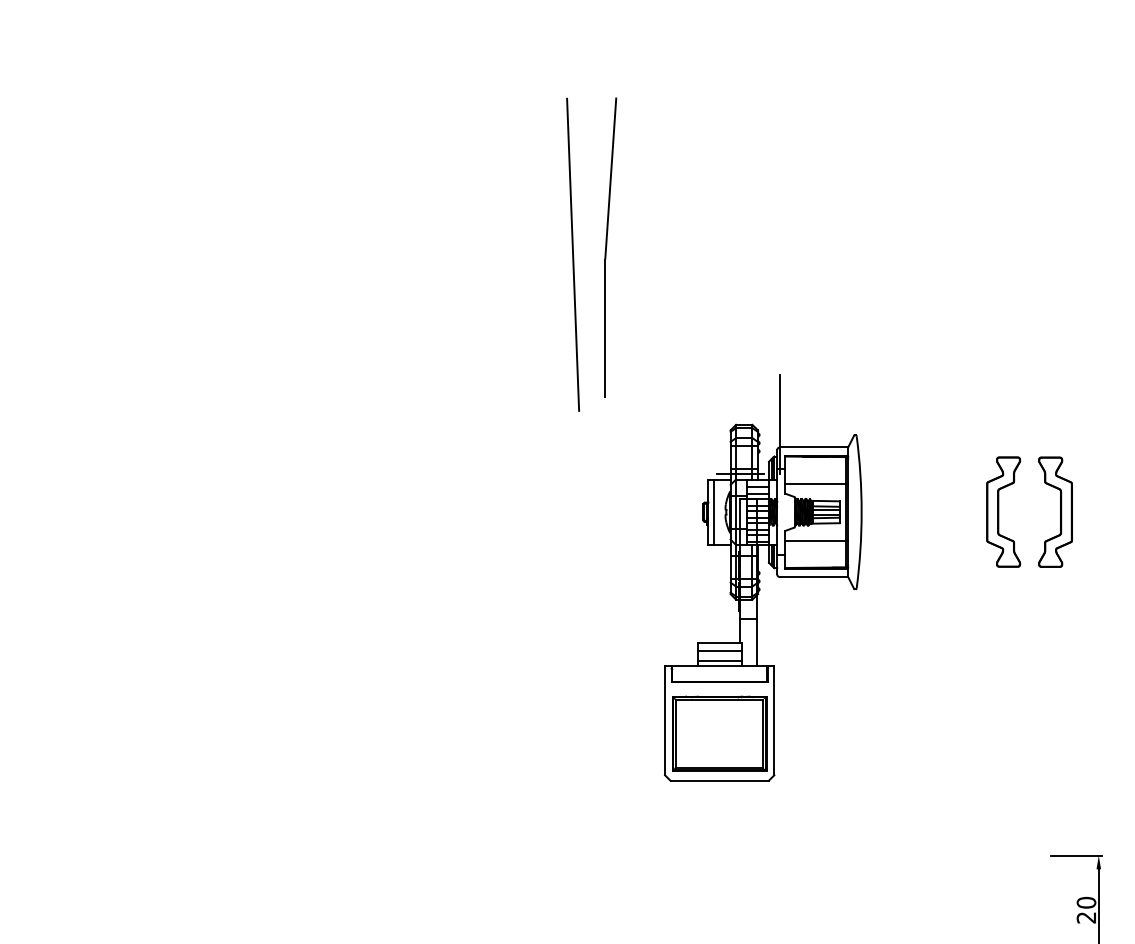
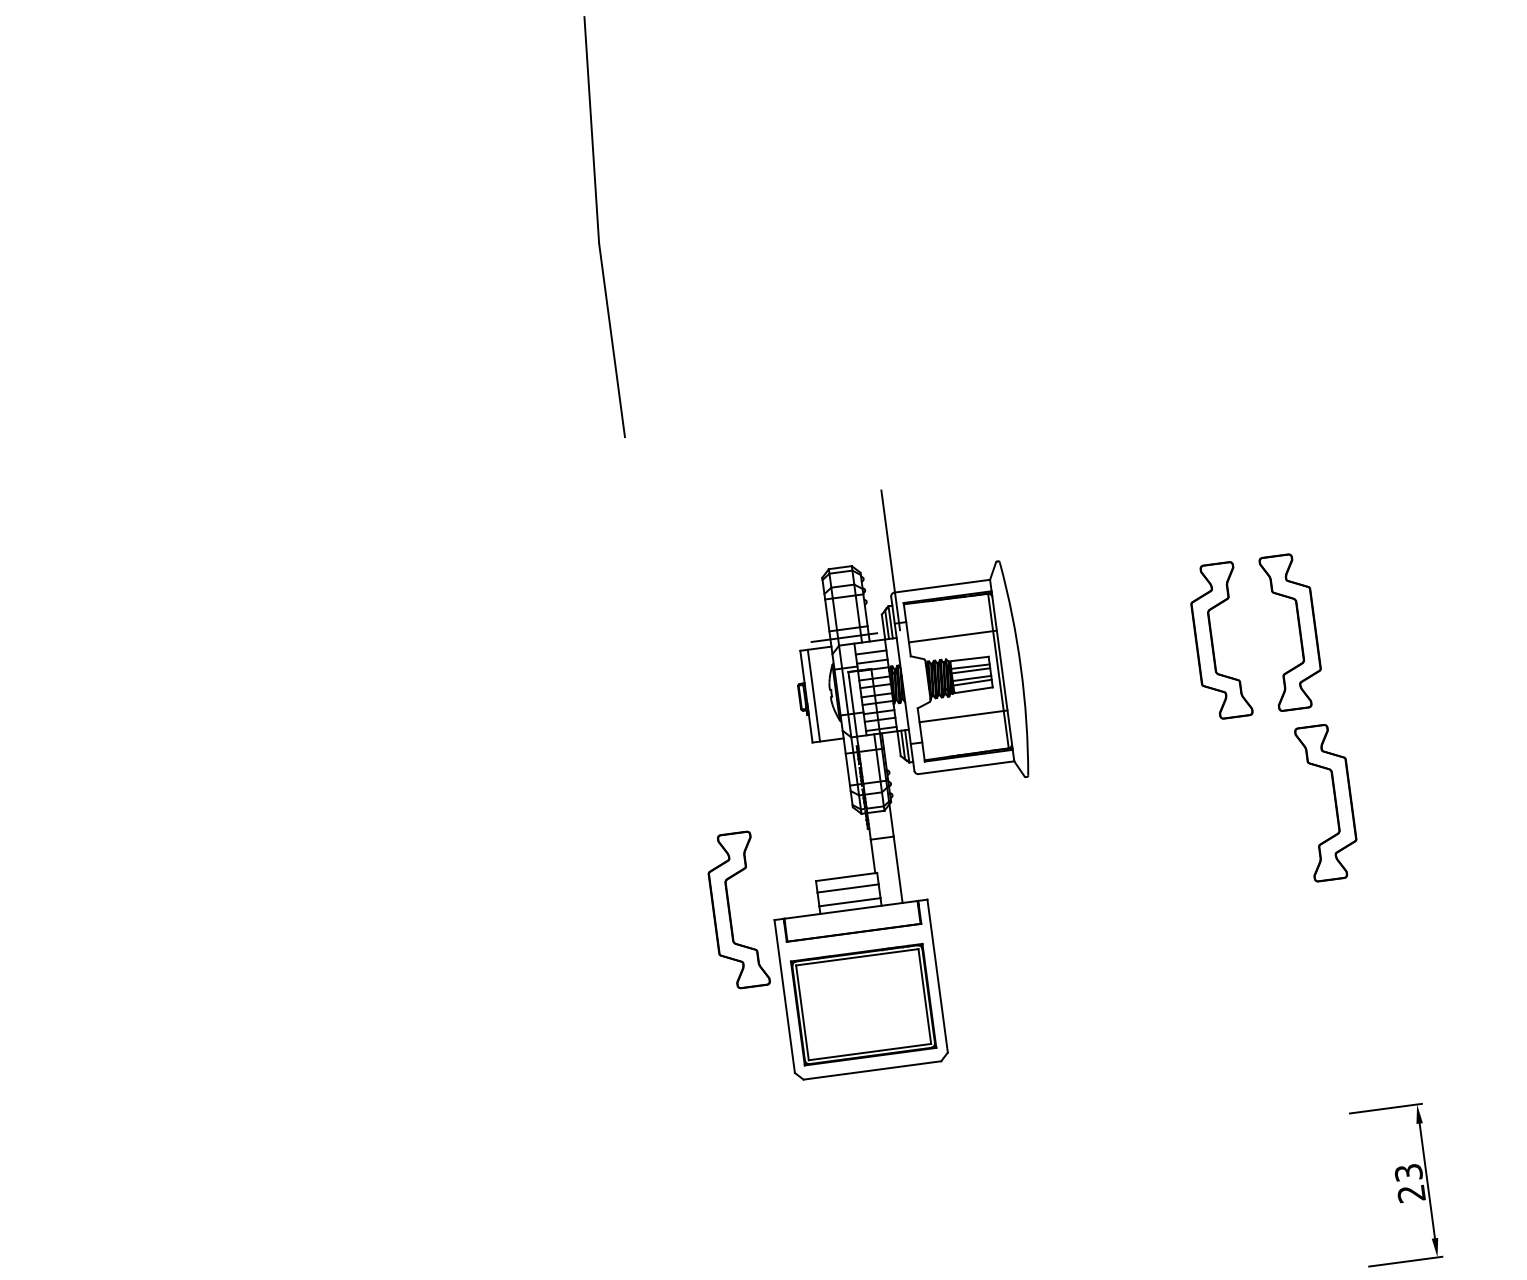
part: (610, 247) -> (604, 226), moved
line: (572, 254) -> (568, 361), removed
part: (1064, 634) -> (1327, 801), added
part: (639, 655) -> (736, 910), added
text: (1086, 902) -> (1408, 1172), 20 -> 23

